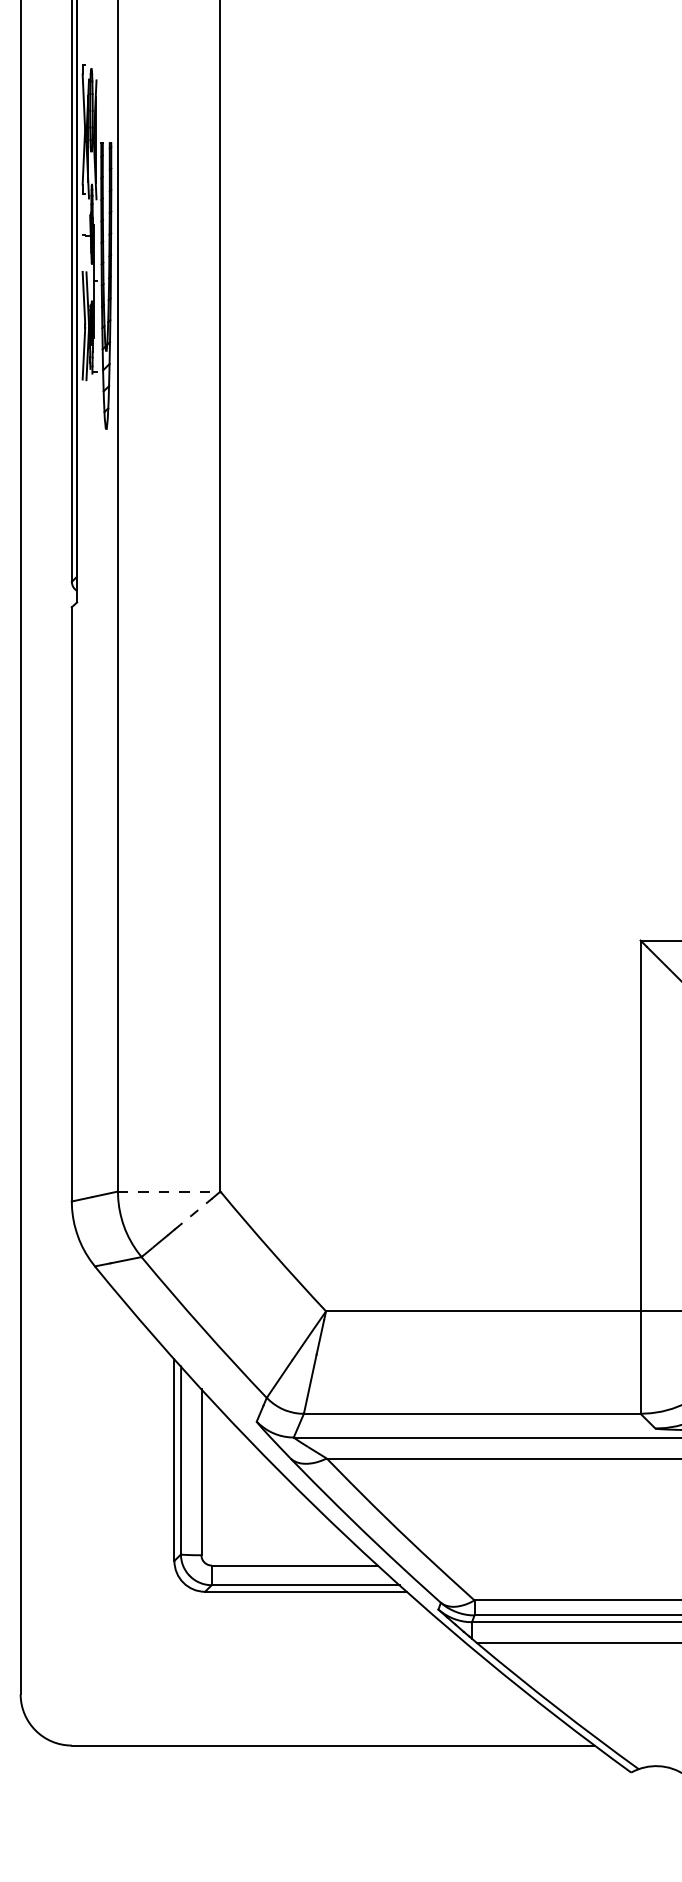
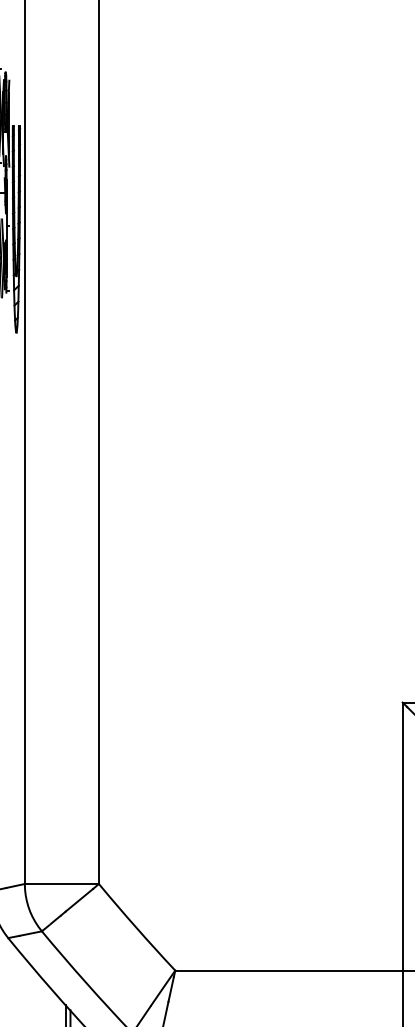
line: (169, 1191) -> (62, 883), dashed -> solid
line: (193, 1214) -> (79, 900), dashed -> solid

